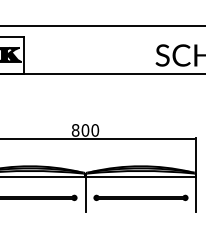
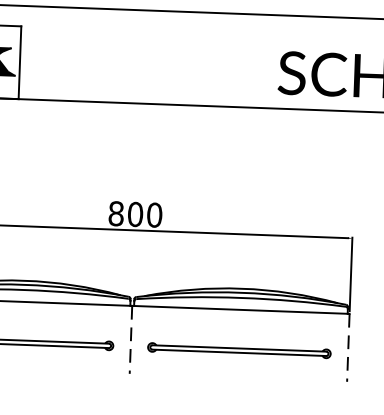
line: (85, 194) -> (130, 339), solid -> dashed
line: (196, 194) -> (348, 347), solid -> dashed

